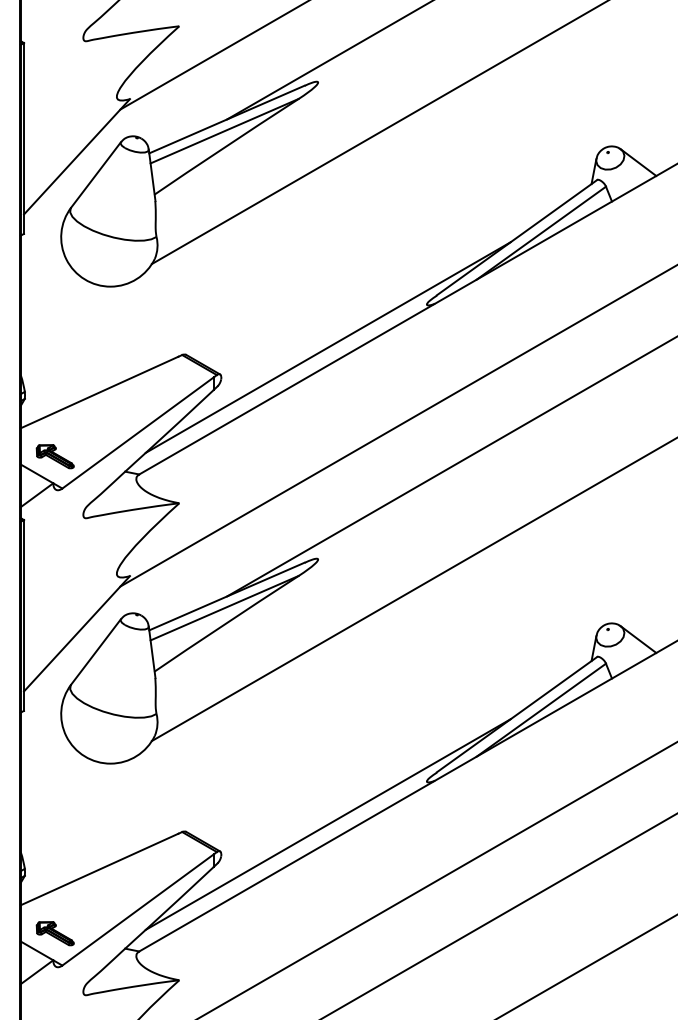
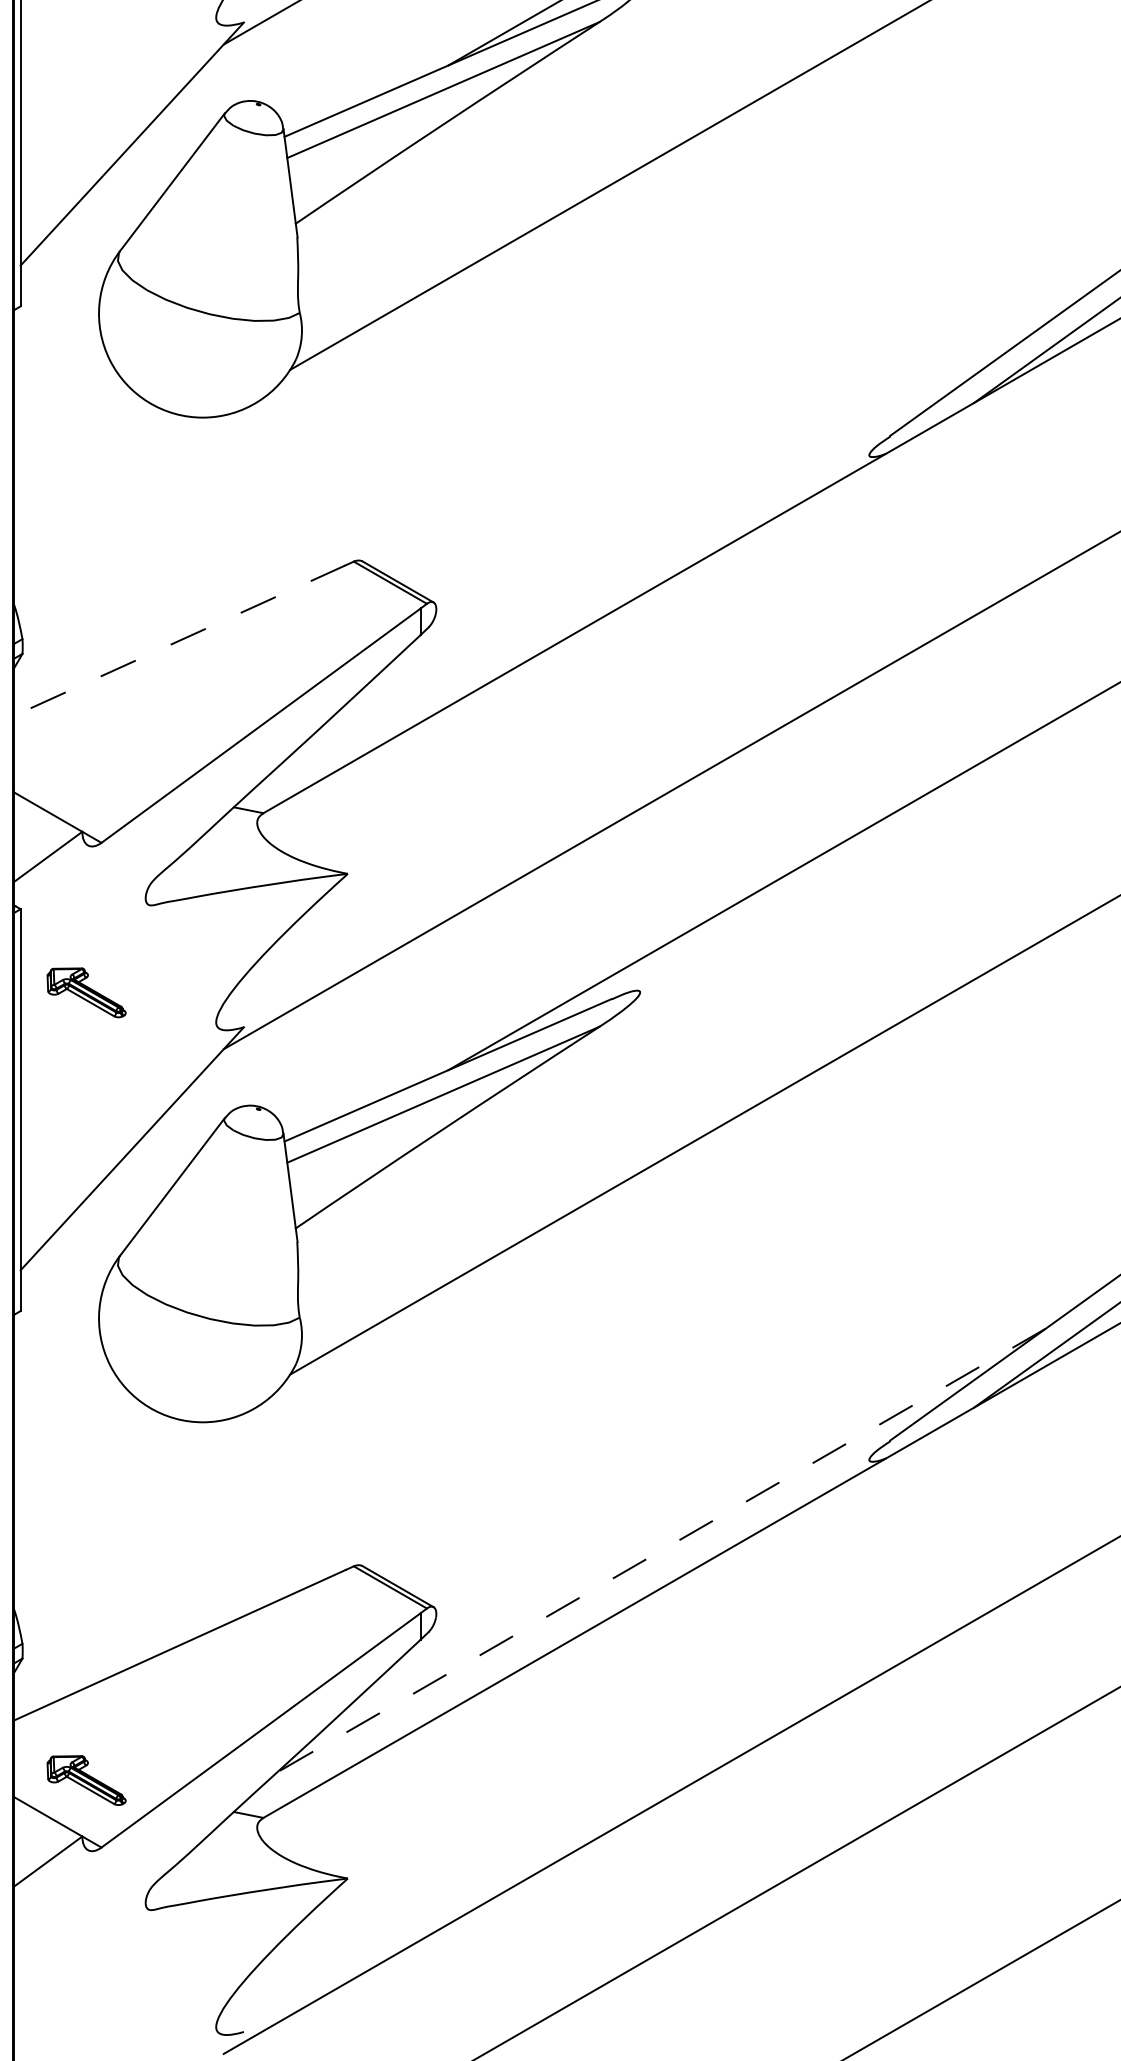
line: (327, 347) -> (659, 545), removed
line: (99, 392) -> (179, 640), solid -> dashed
part: (54, 456) -> (84, 992), moved
line: (328, 824) -> (662, 1550), solid -> dashed

